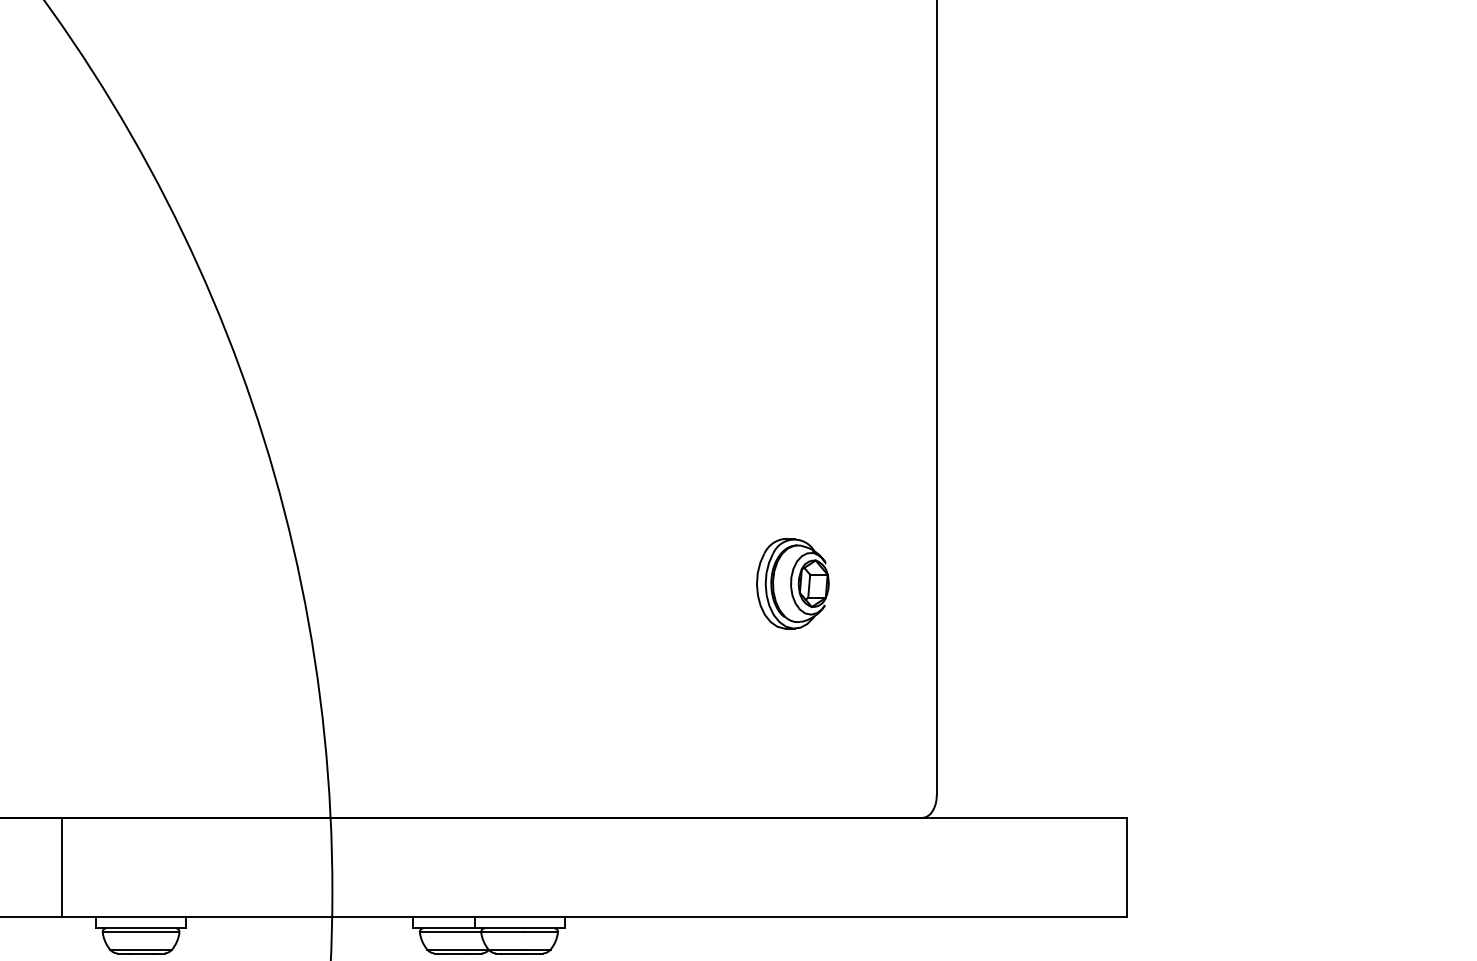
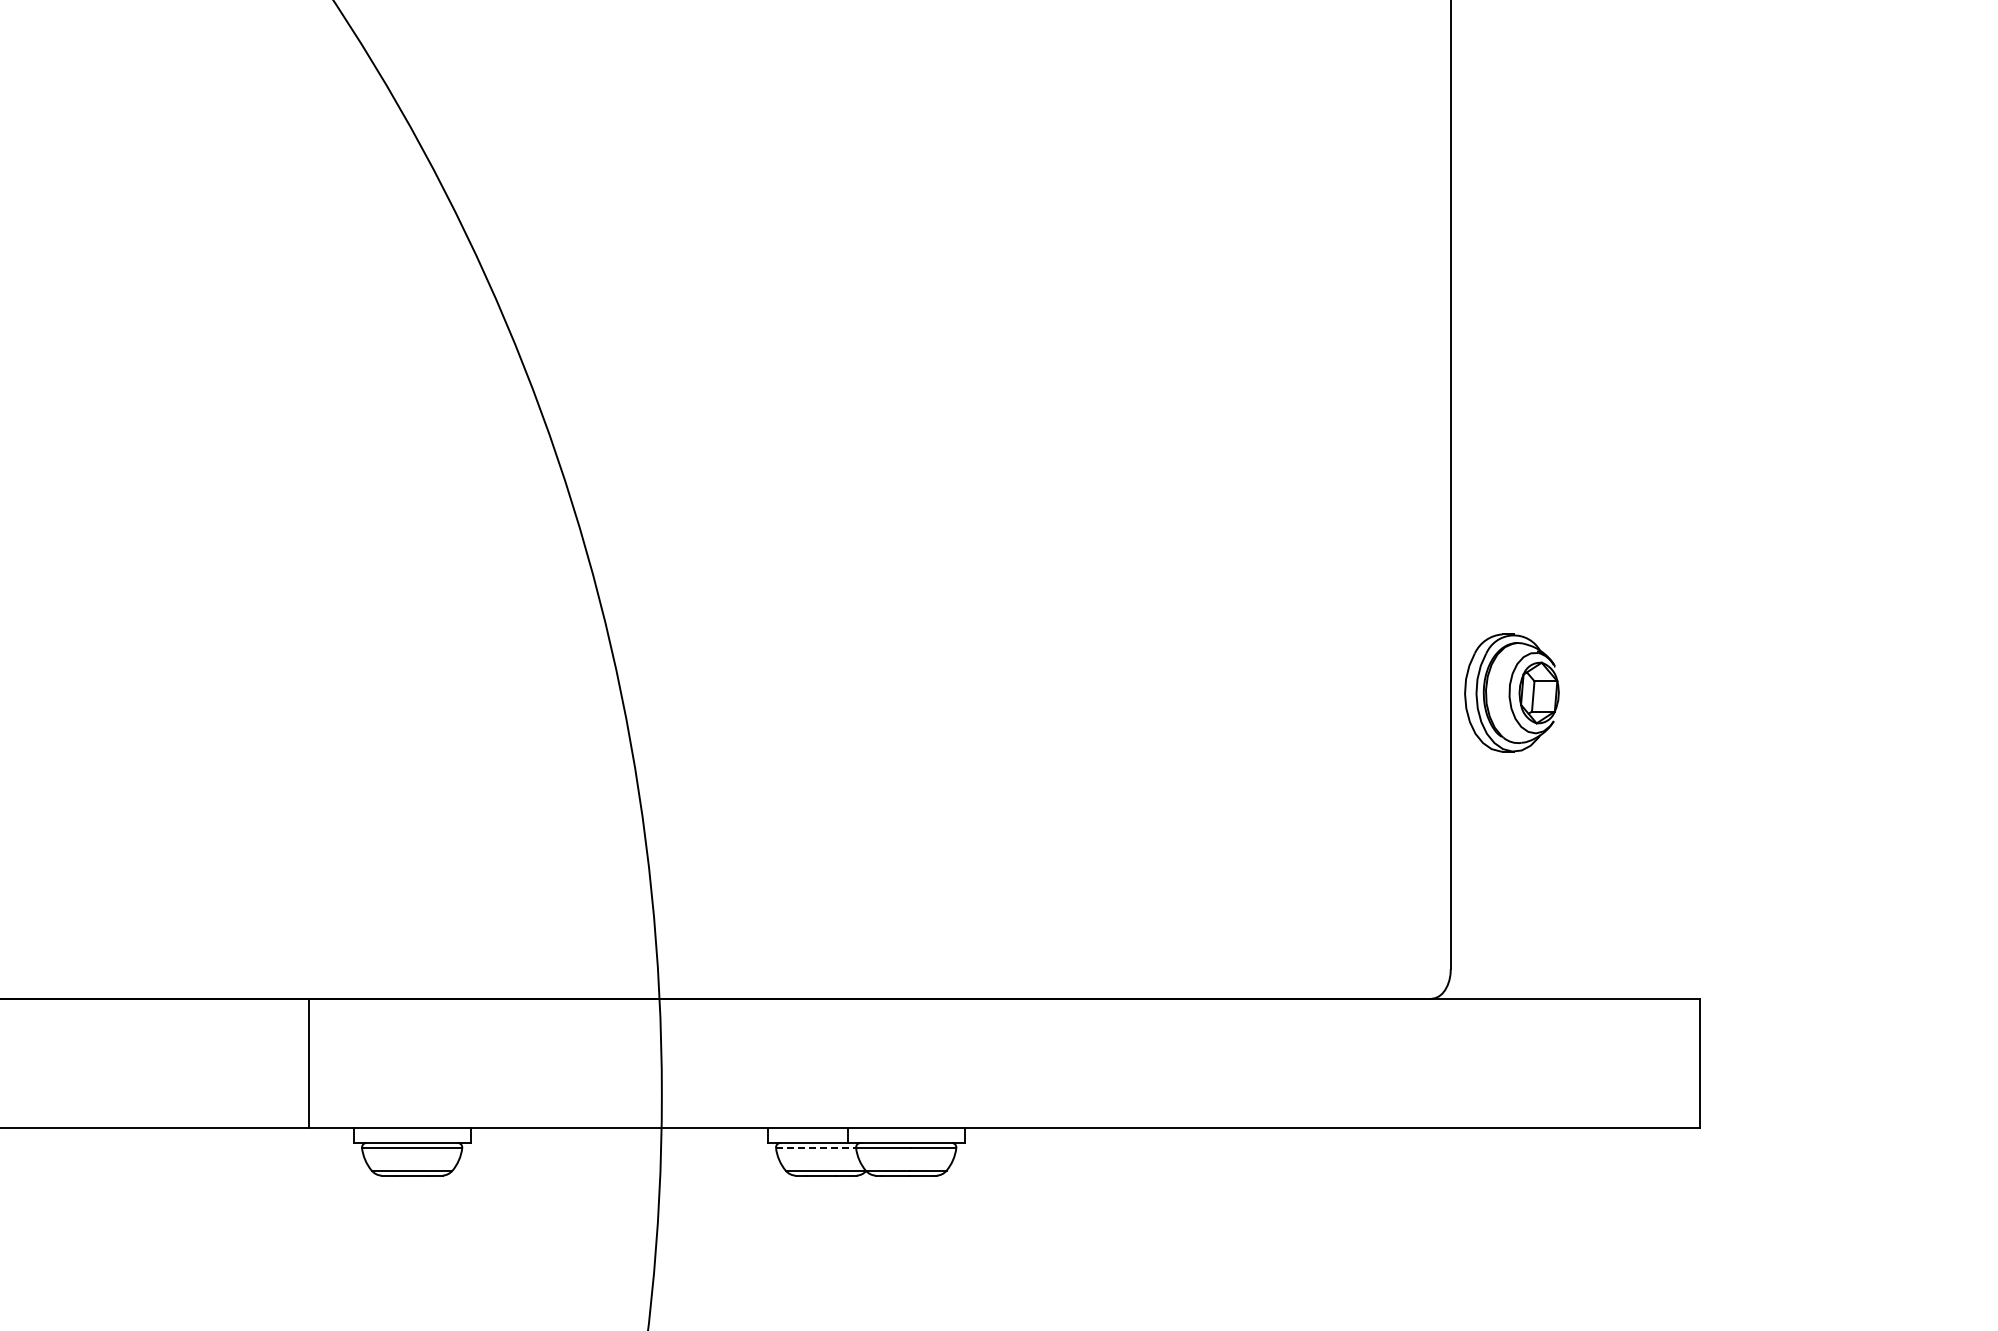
part: (792, 583) -> (1511, 692), moved
line: (450, 932) -> (816, 1148), solid -> dashed

